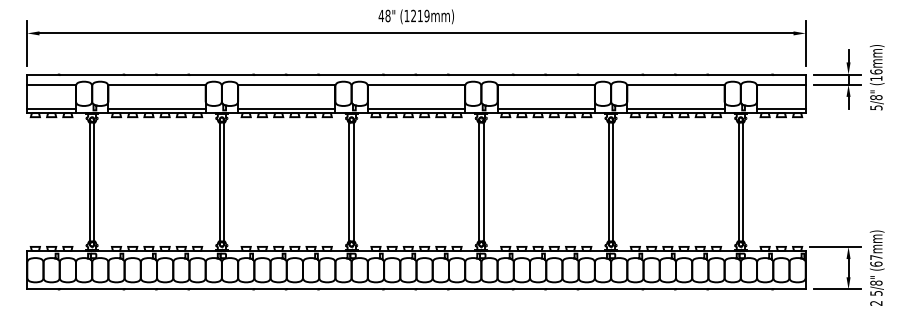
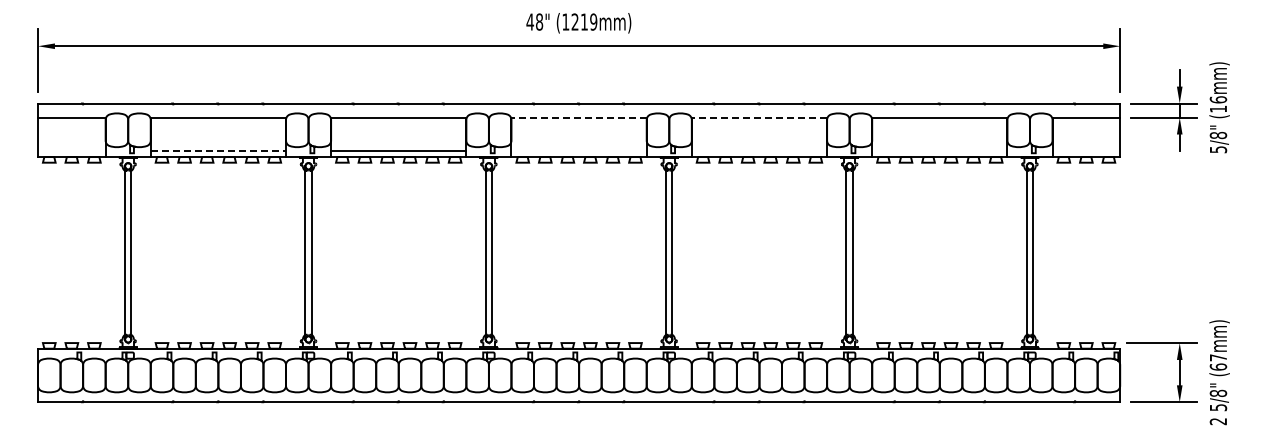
line: (416, 84) -> (579, 117), solid -> dashed
line: (546, 84) -> (759, 117), solid -> dashed
line: (51, 109) -> (71, 151), removed
line: (157, 109) -> (218, 151), solid -> dashed
line: (416, 109) -> (578, 151), removed
line: (546, 109) -> (759, 151), removed
line: (675, 109) -> (939, 151), removed
line: (781, 109) -> (1086, 151), removed

